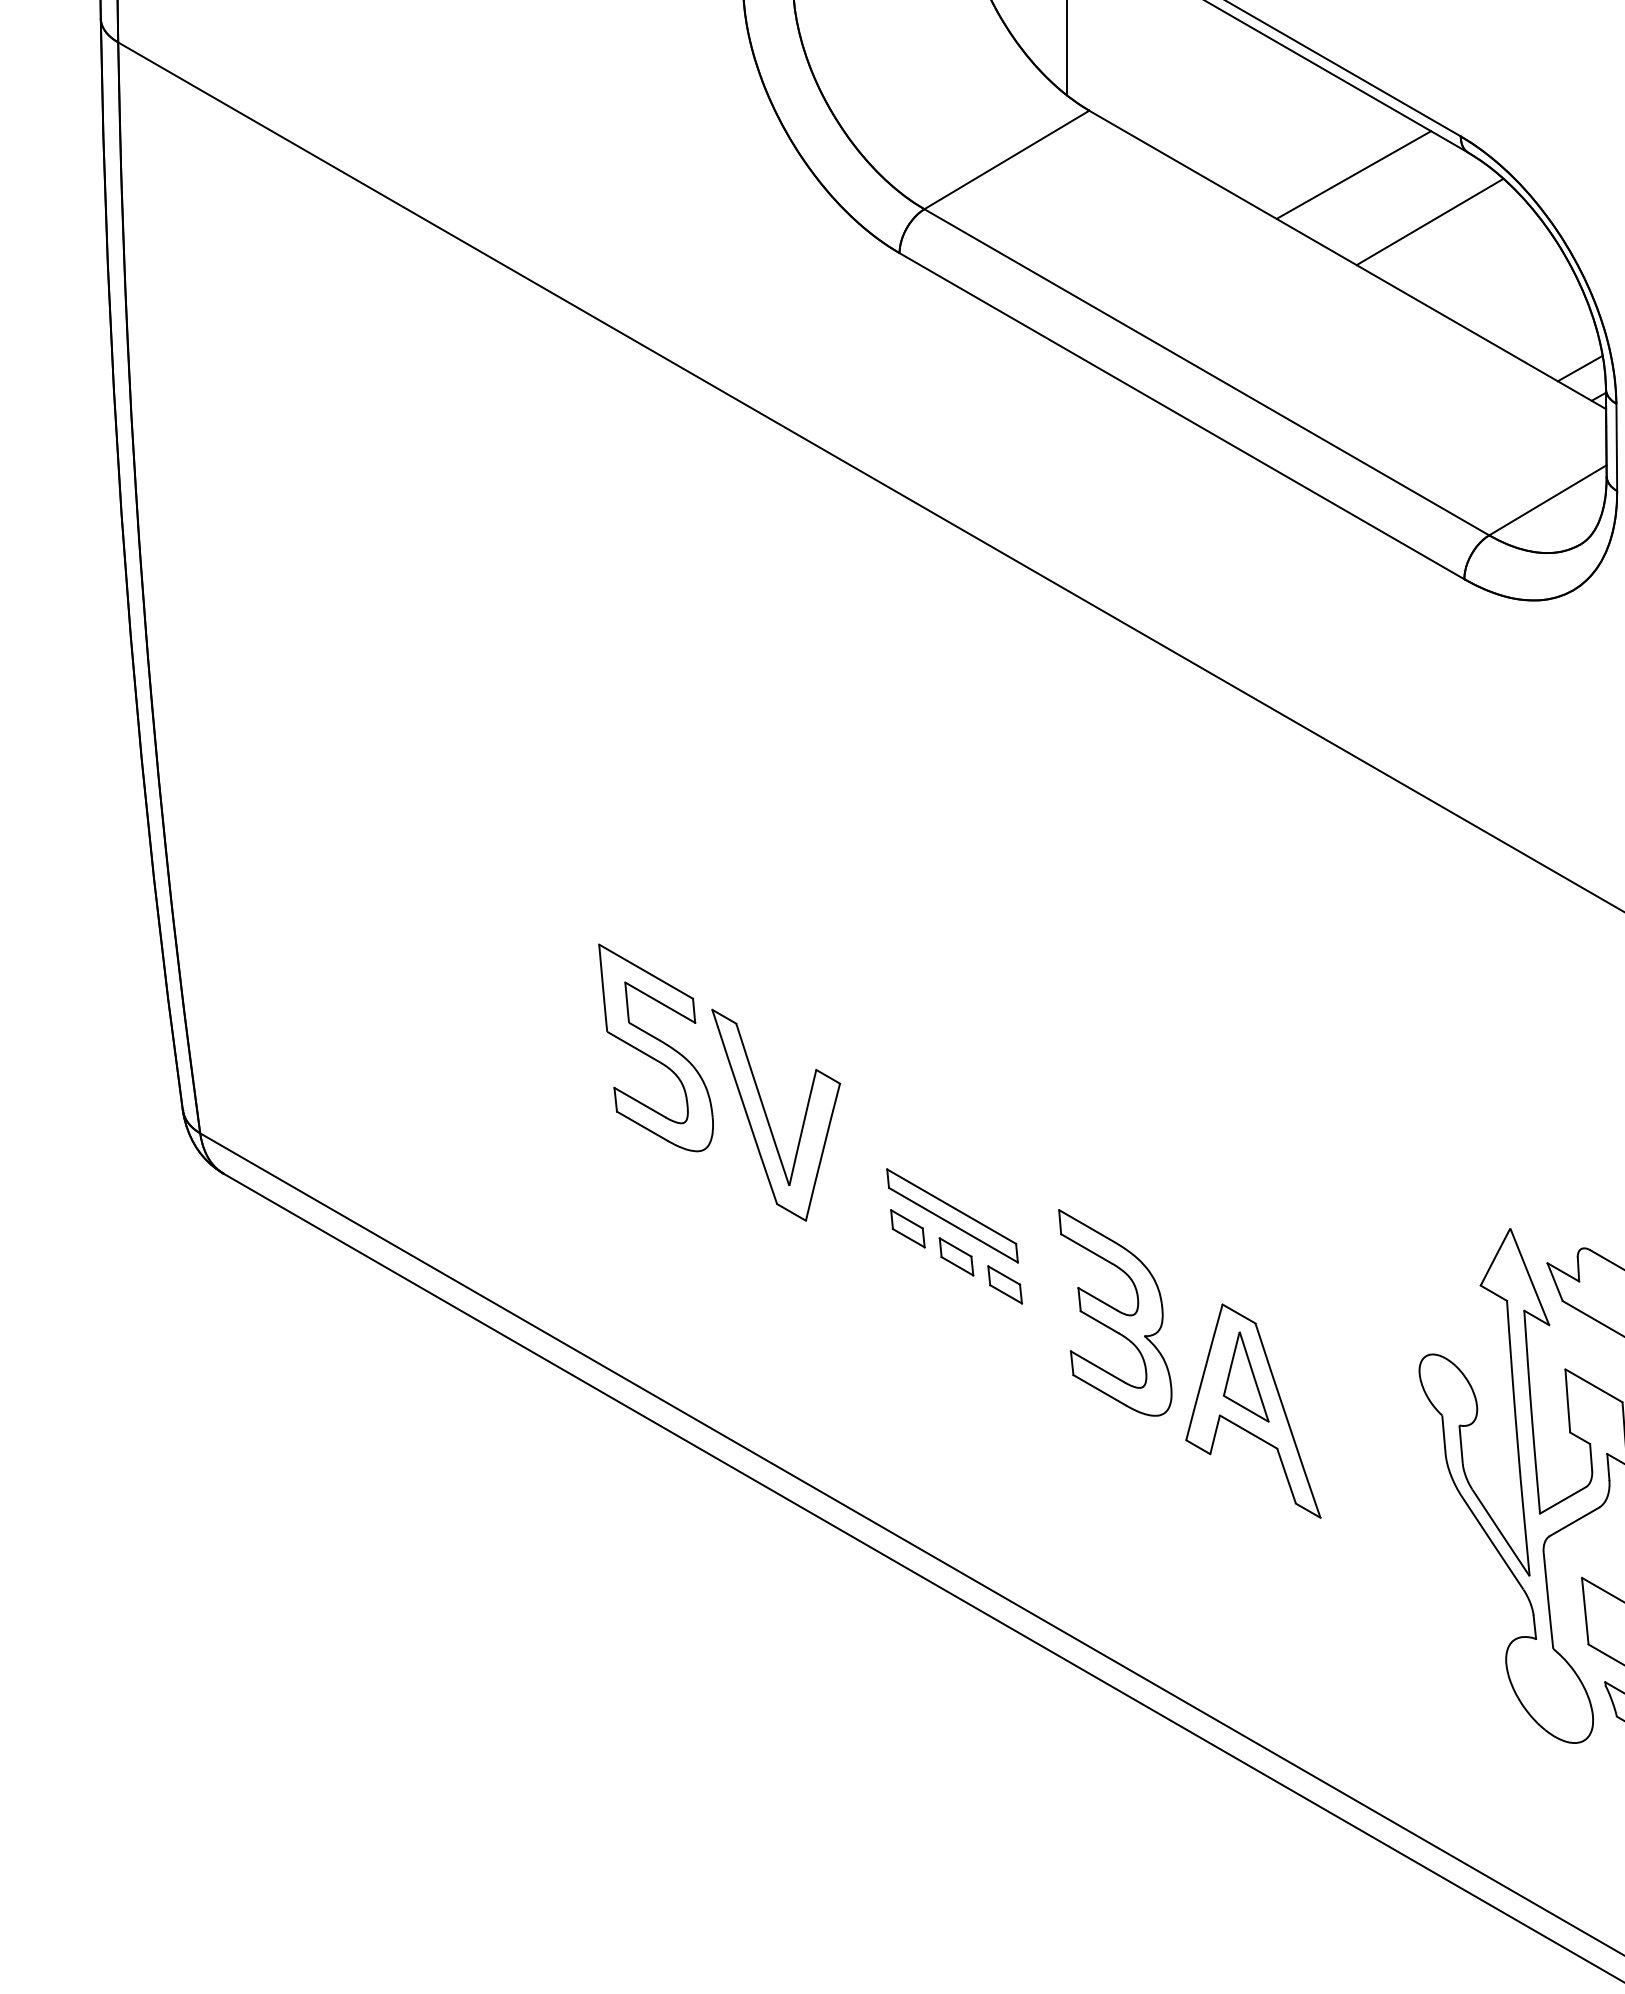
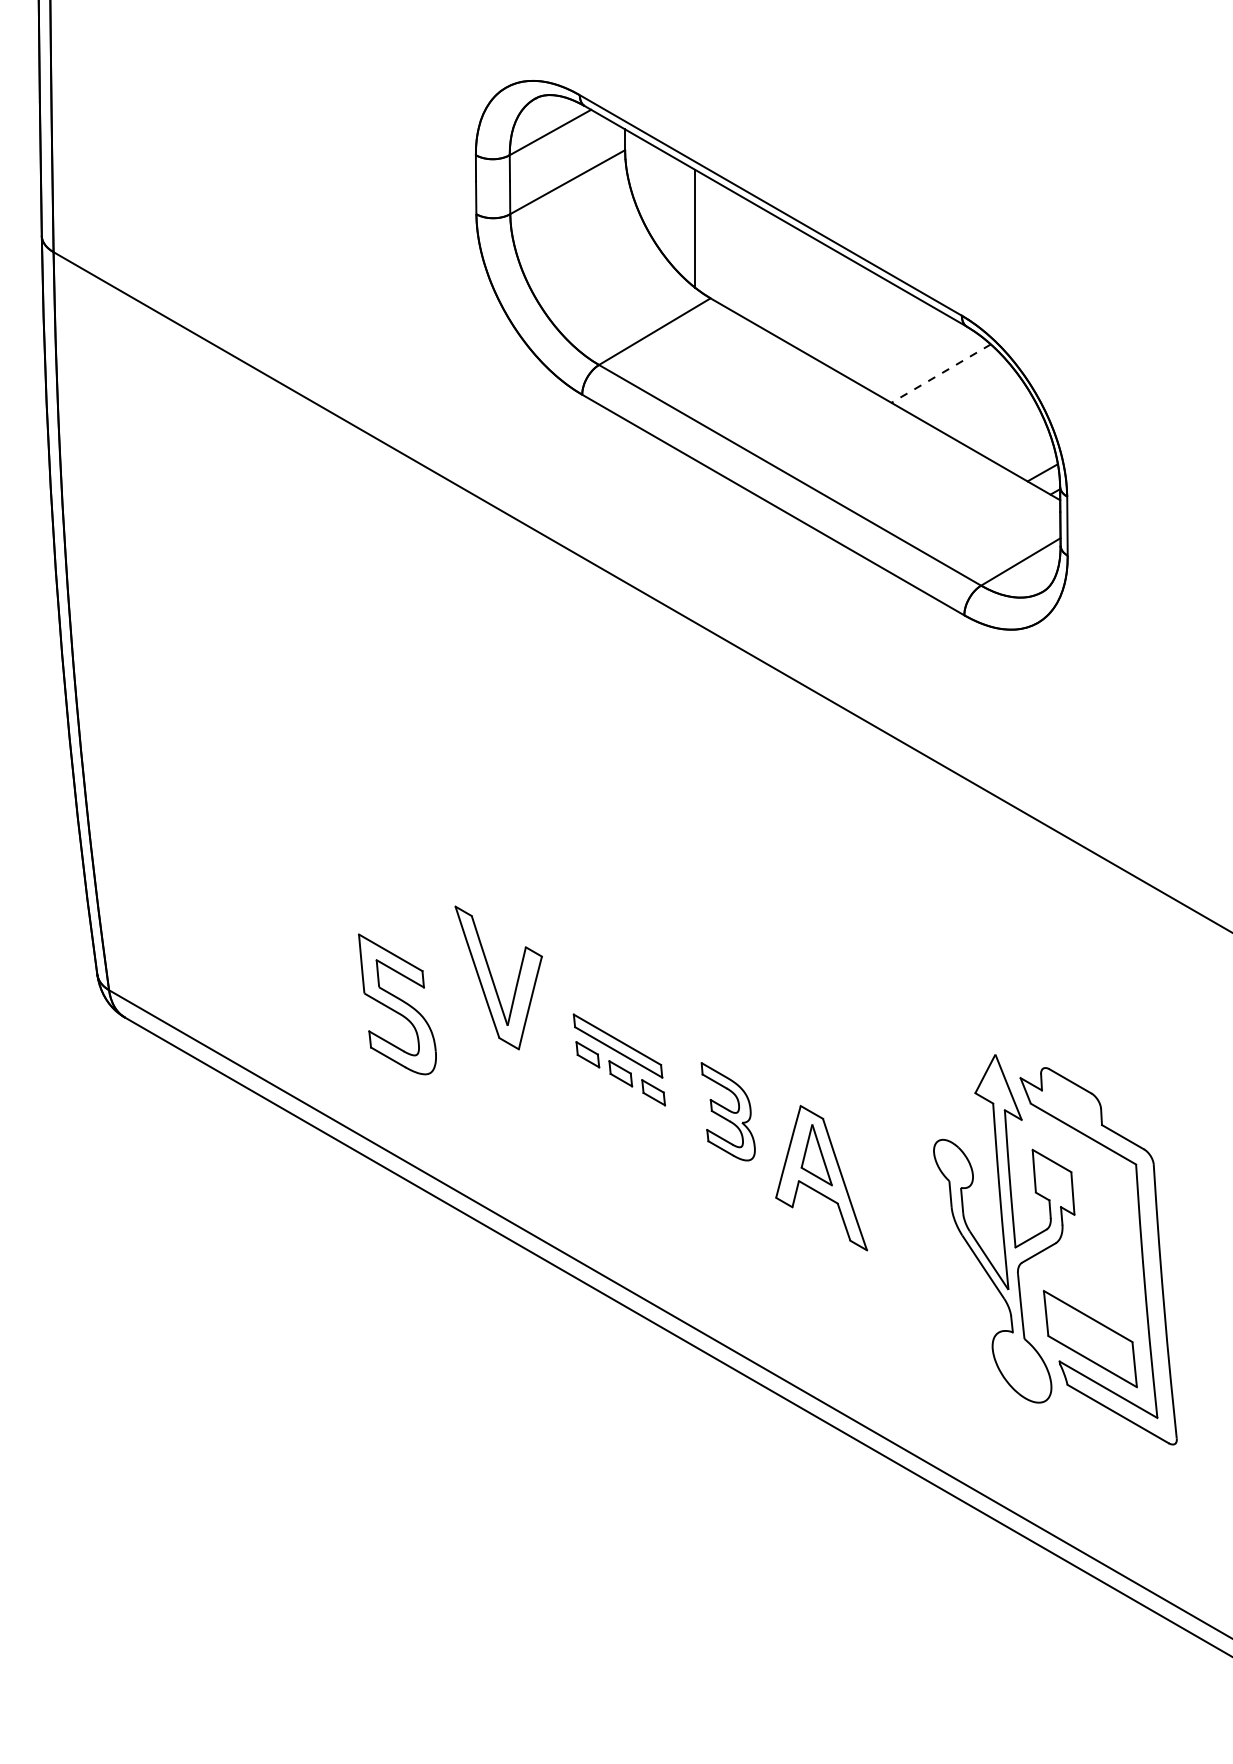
line: (1353, 174) -> (889, 341), removed
line: (1430, 221) -> (941, 373), solid -> dashed
part: (656, 1048) -> (397, 1004), moved
part: (1115, 1312) -> (728, 1111), size x0.7

